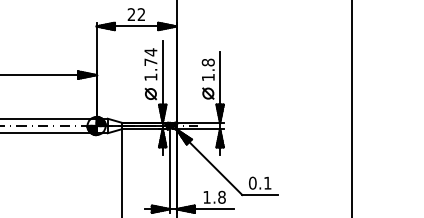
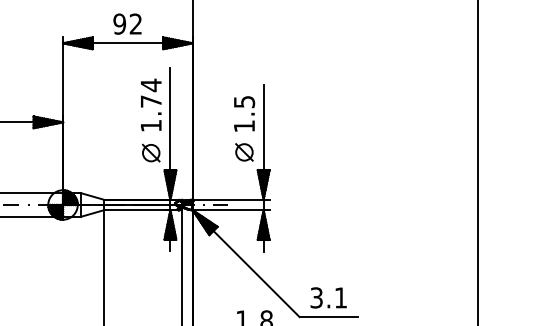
text: (131, 14) -> (119, 23), 22 -> 92
text: (207, 62) -> (243, 101), 1.8 -> 1.5
text: (252, 182) -> (316, 296), 0.1 -> 3.1

